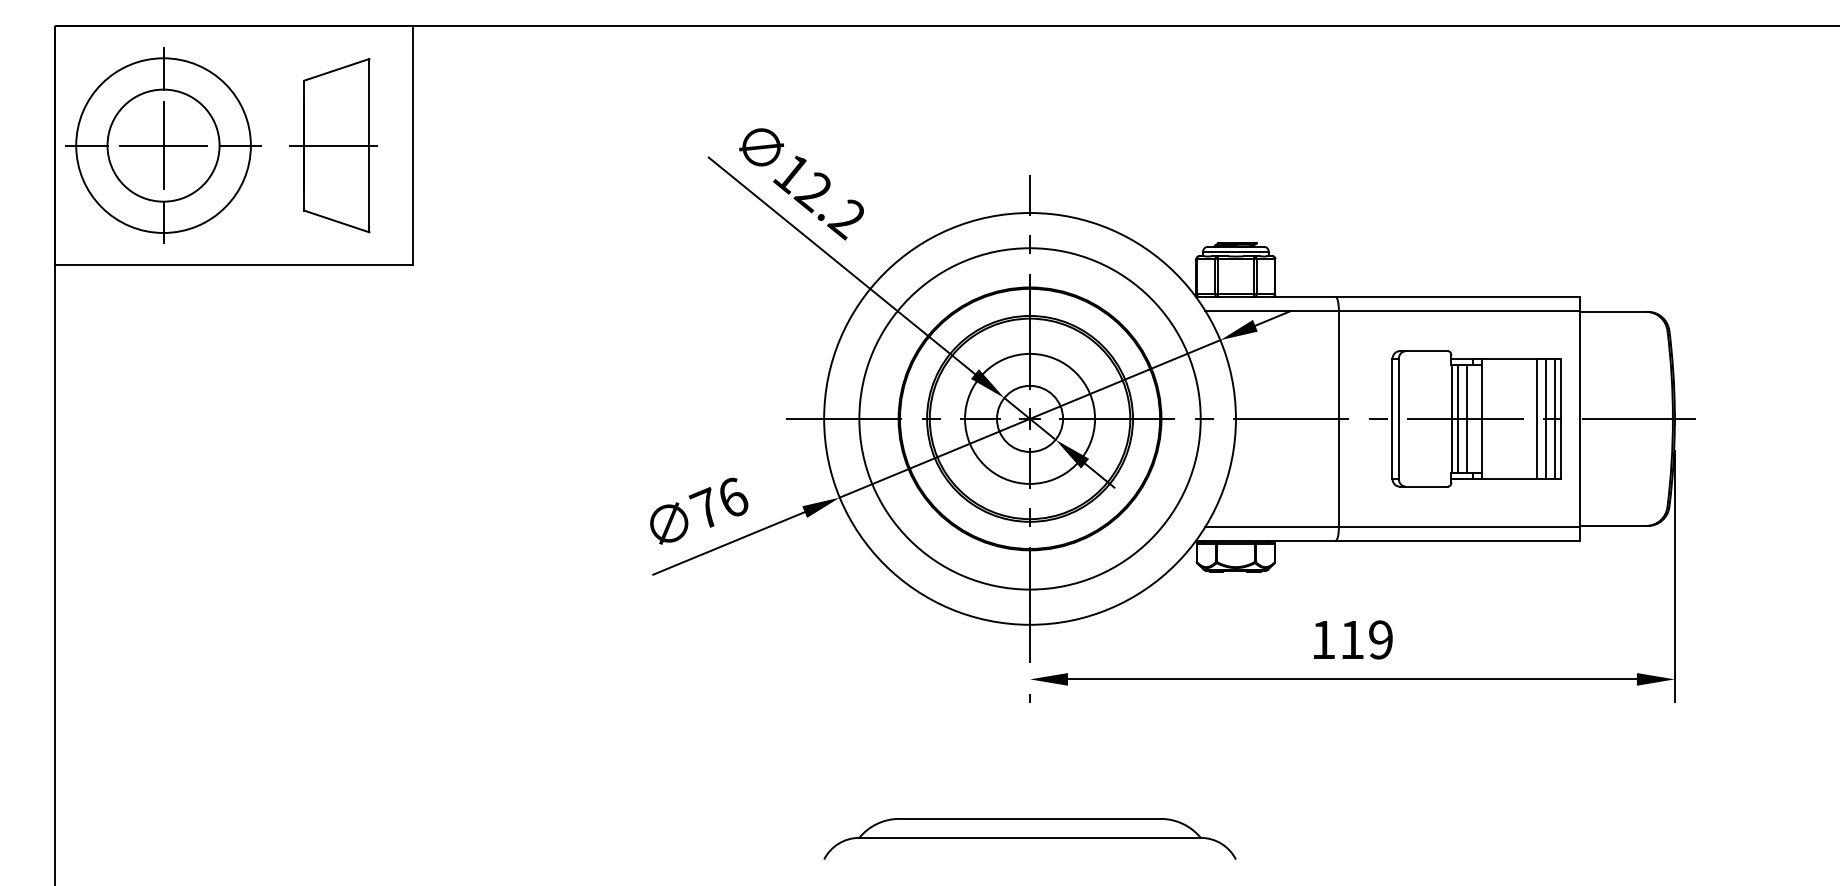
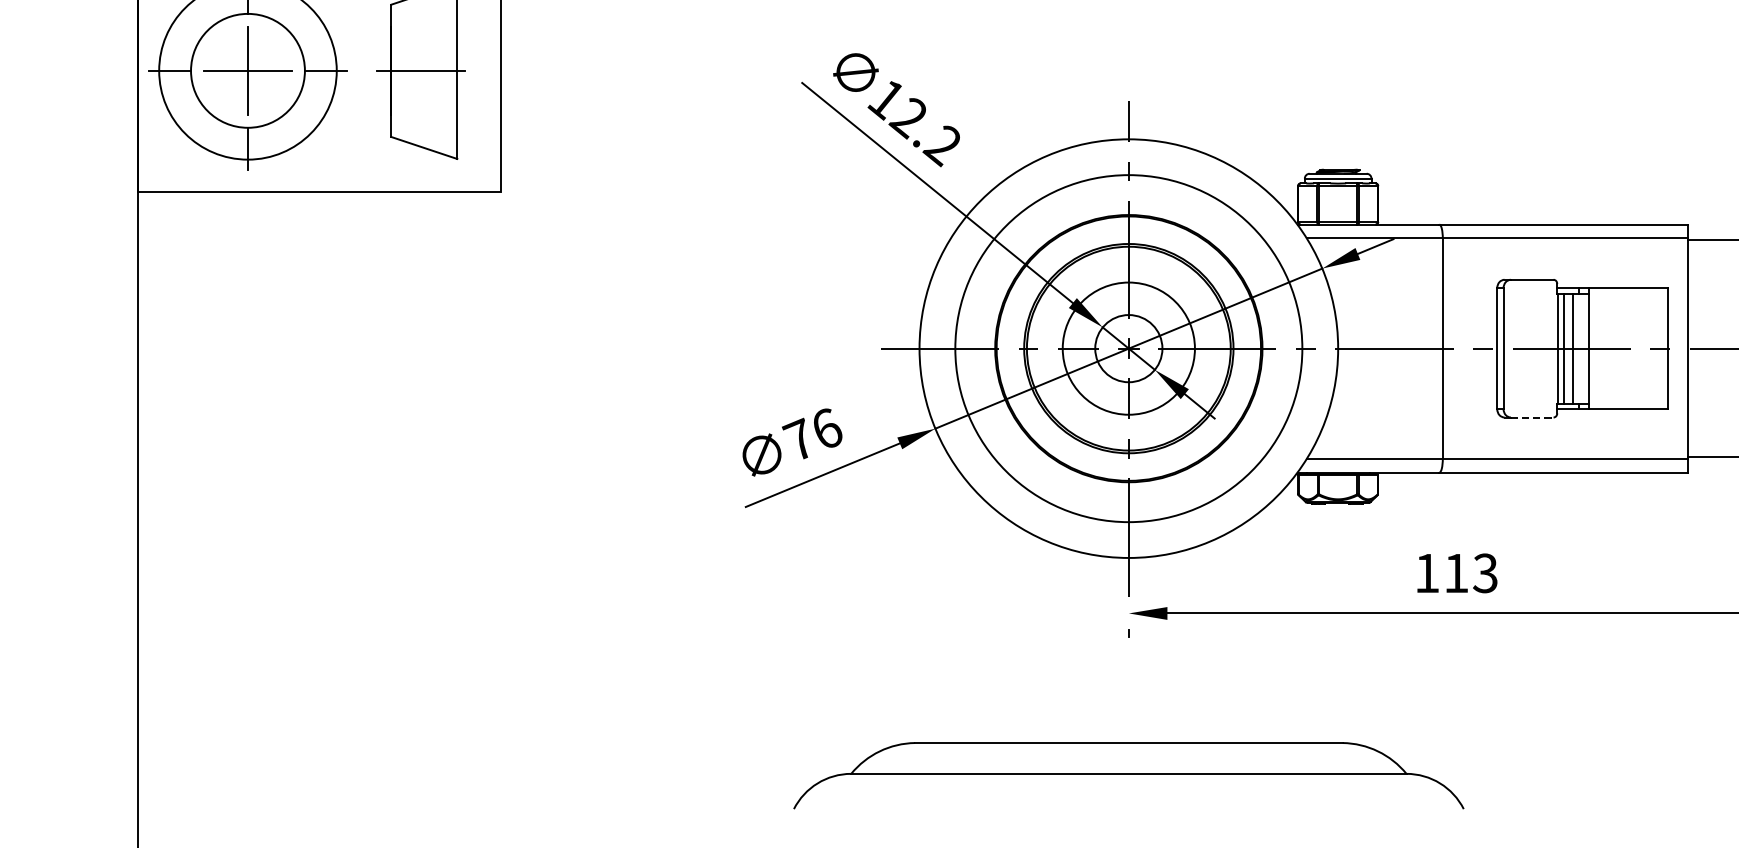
line: (1536, 418) -> (1643, 348), removed
line: (1546, 418) -> (1653, 348), removed
line: (1554, 418) -> (1662, 348), removed
line: (1426, 486) -> (1531, 417), solid -> dashed
text: (1380, 639) -> (1485, 572), 119 -> 113
part: (1029, 838) -> (1128, 775), size x1.6

